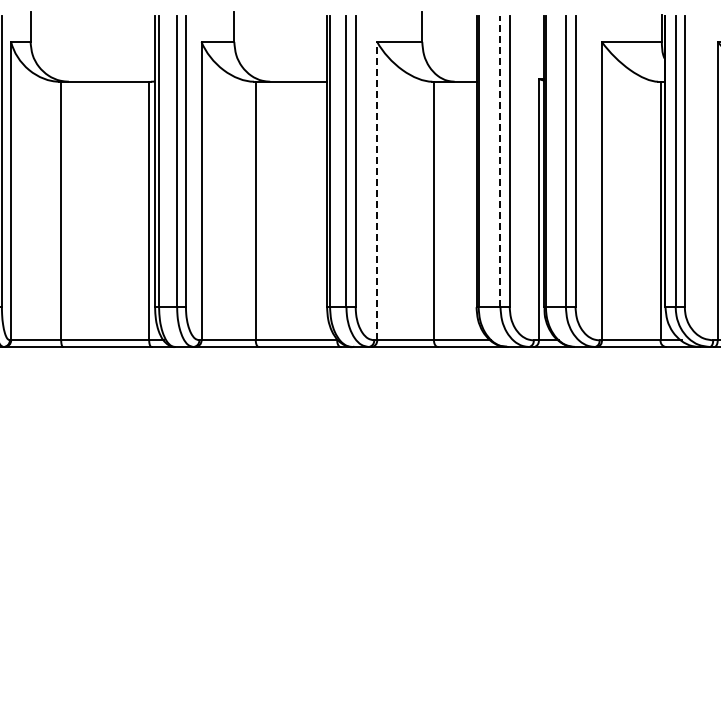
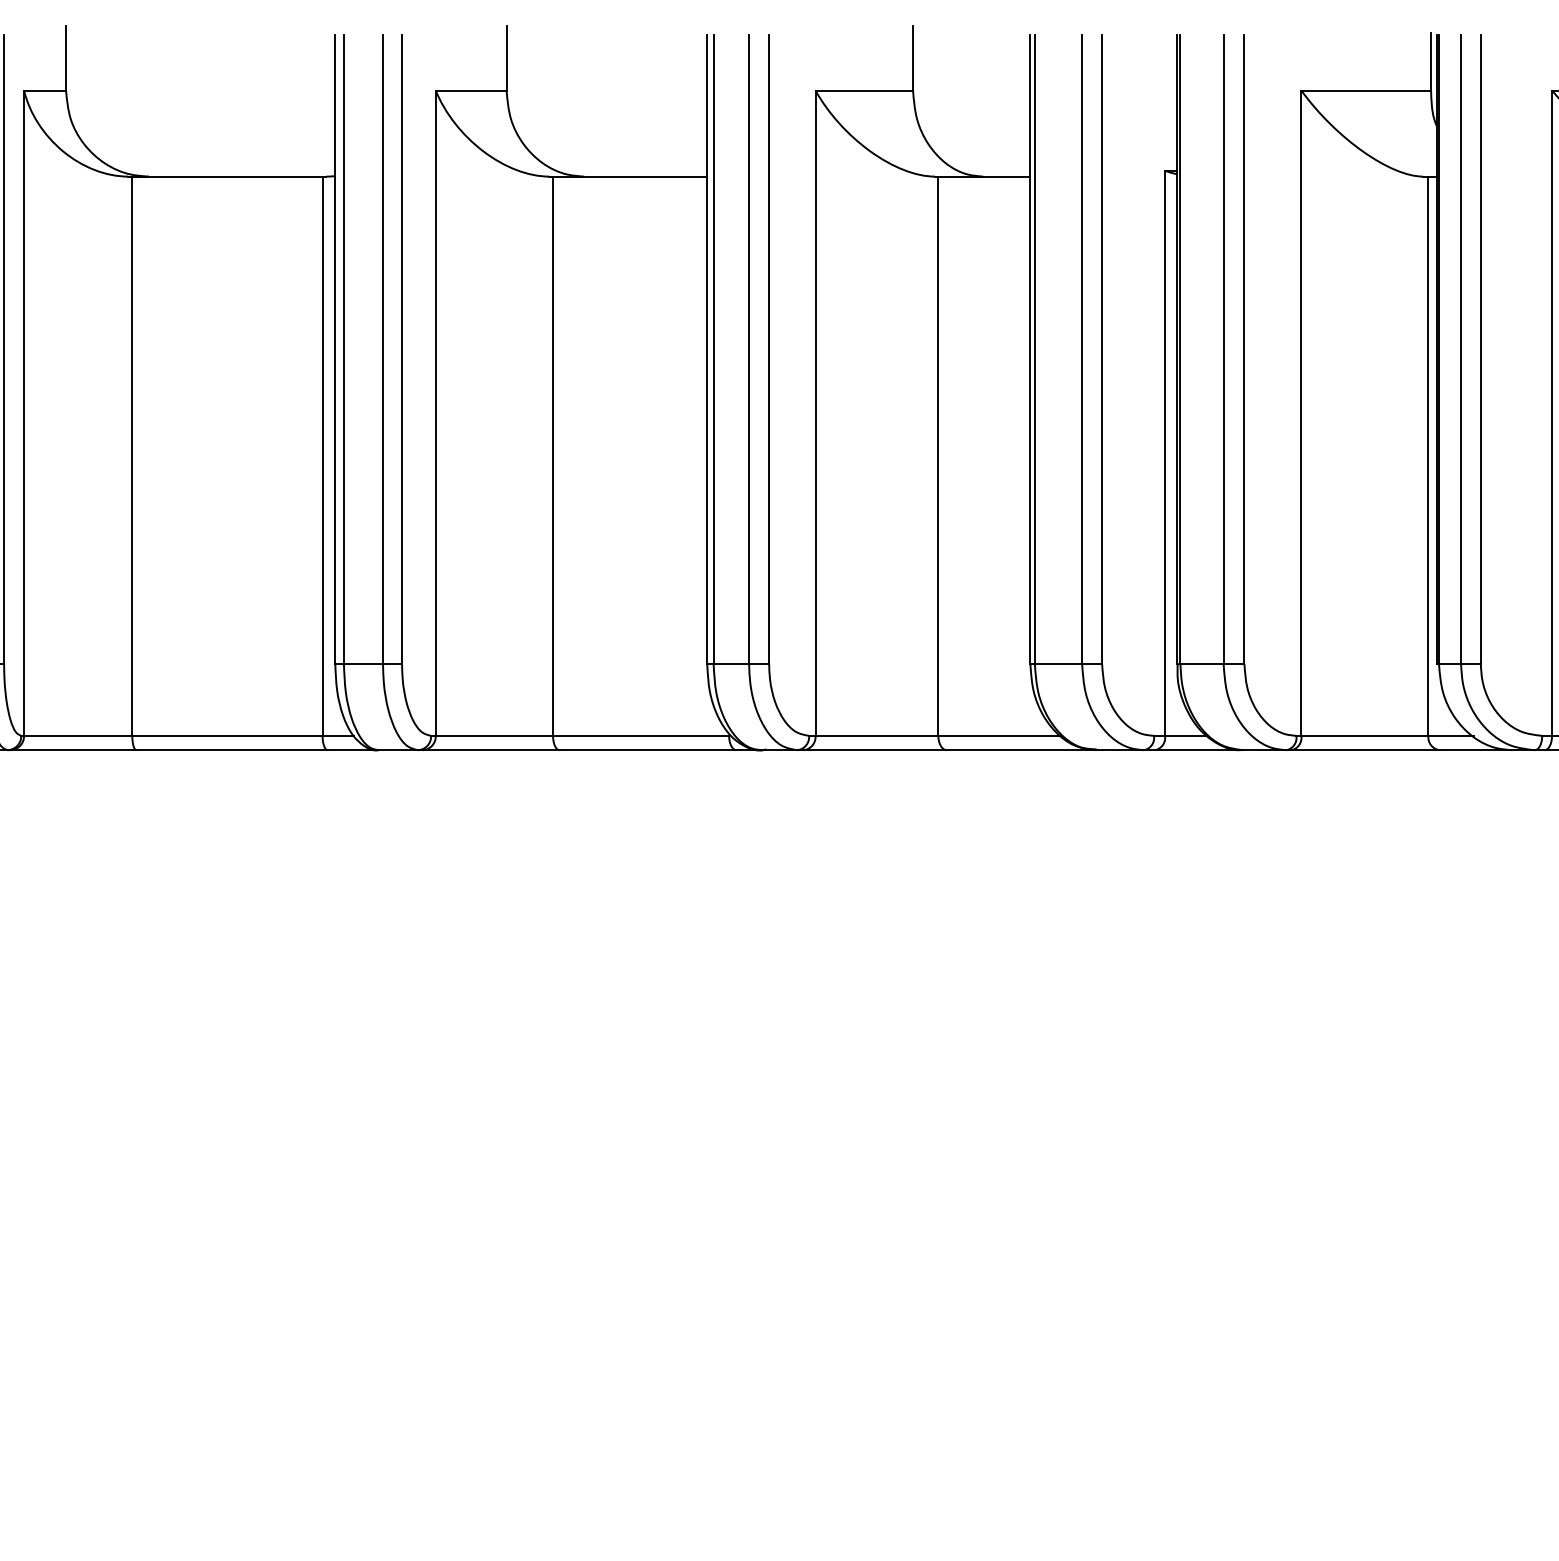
line: (500, 161) -> (1082, 349), dashed -> solid
line: (377, 190) -> (816, 411), dashed -> solid

